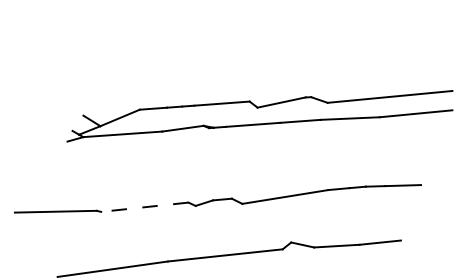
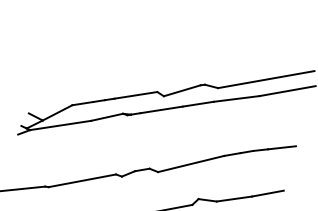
line: (144, 207) -> (82, 181), dashed -> solid

